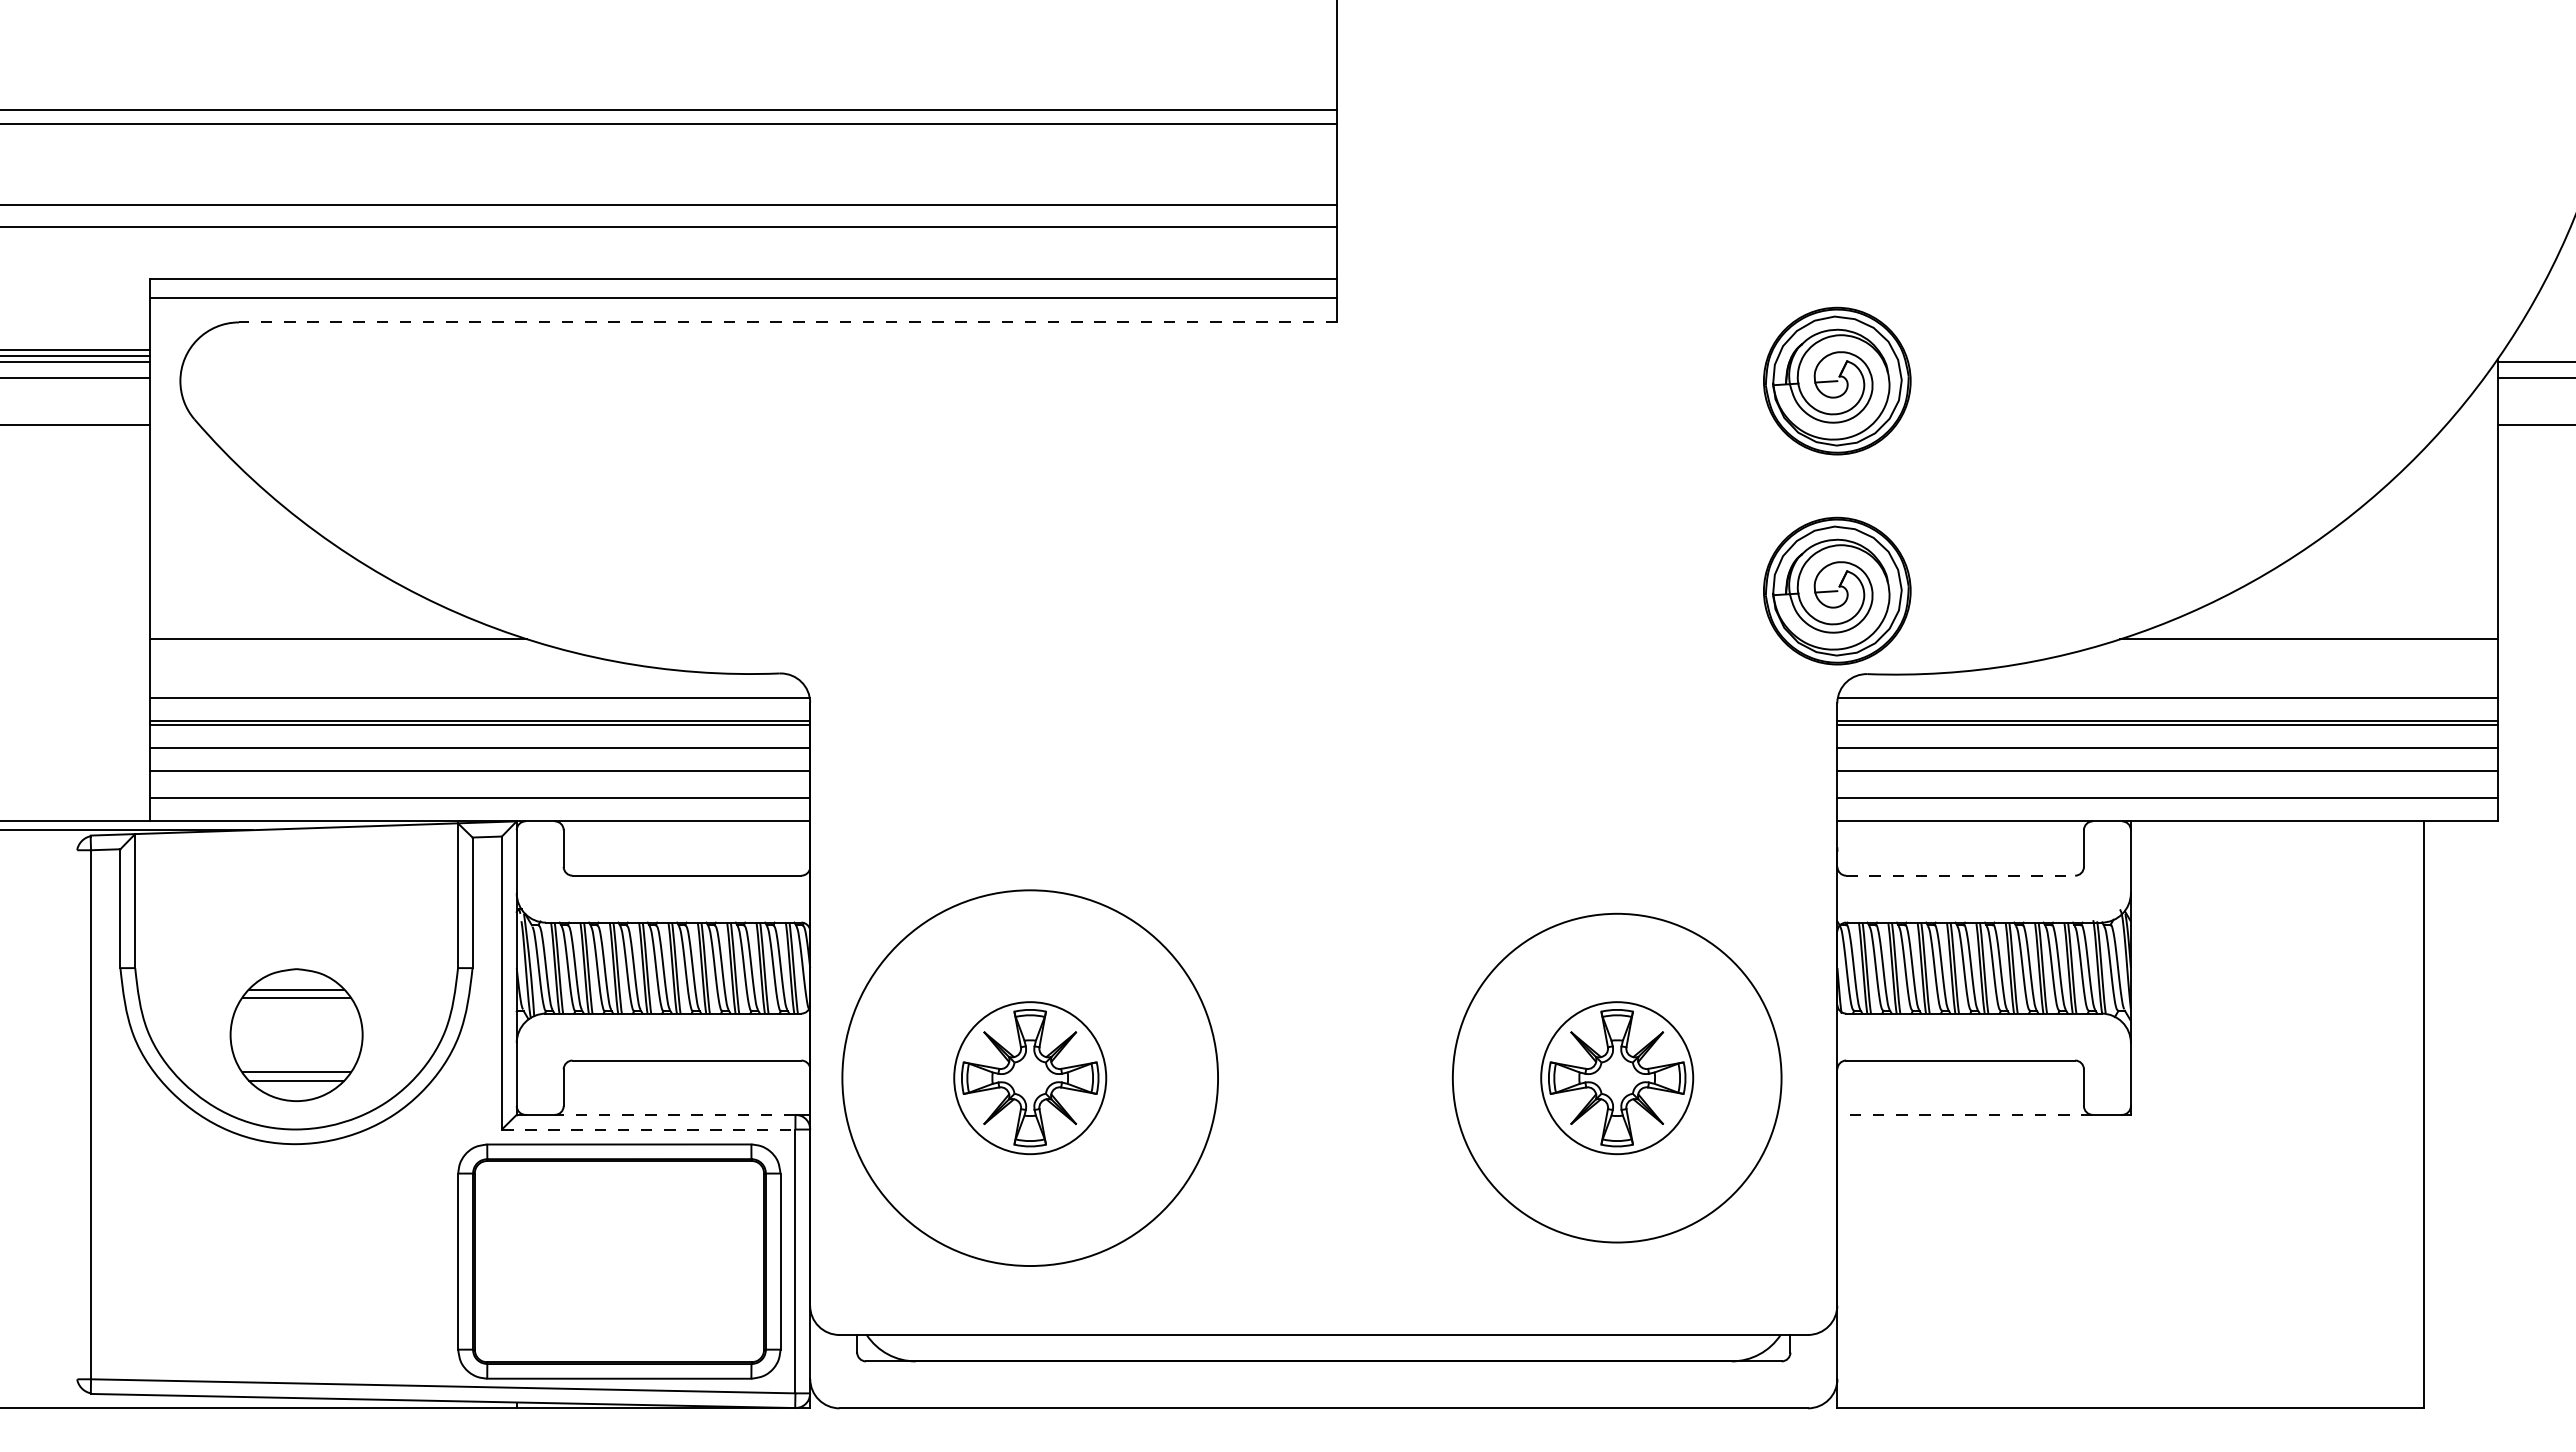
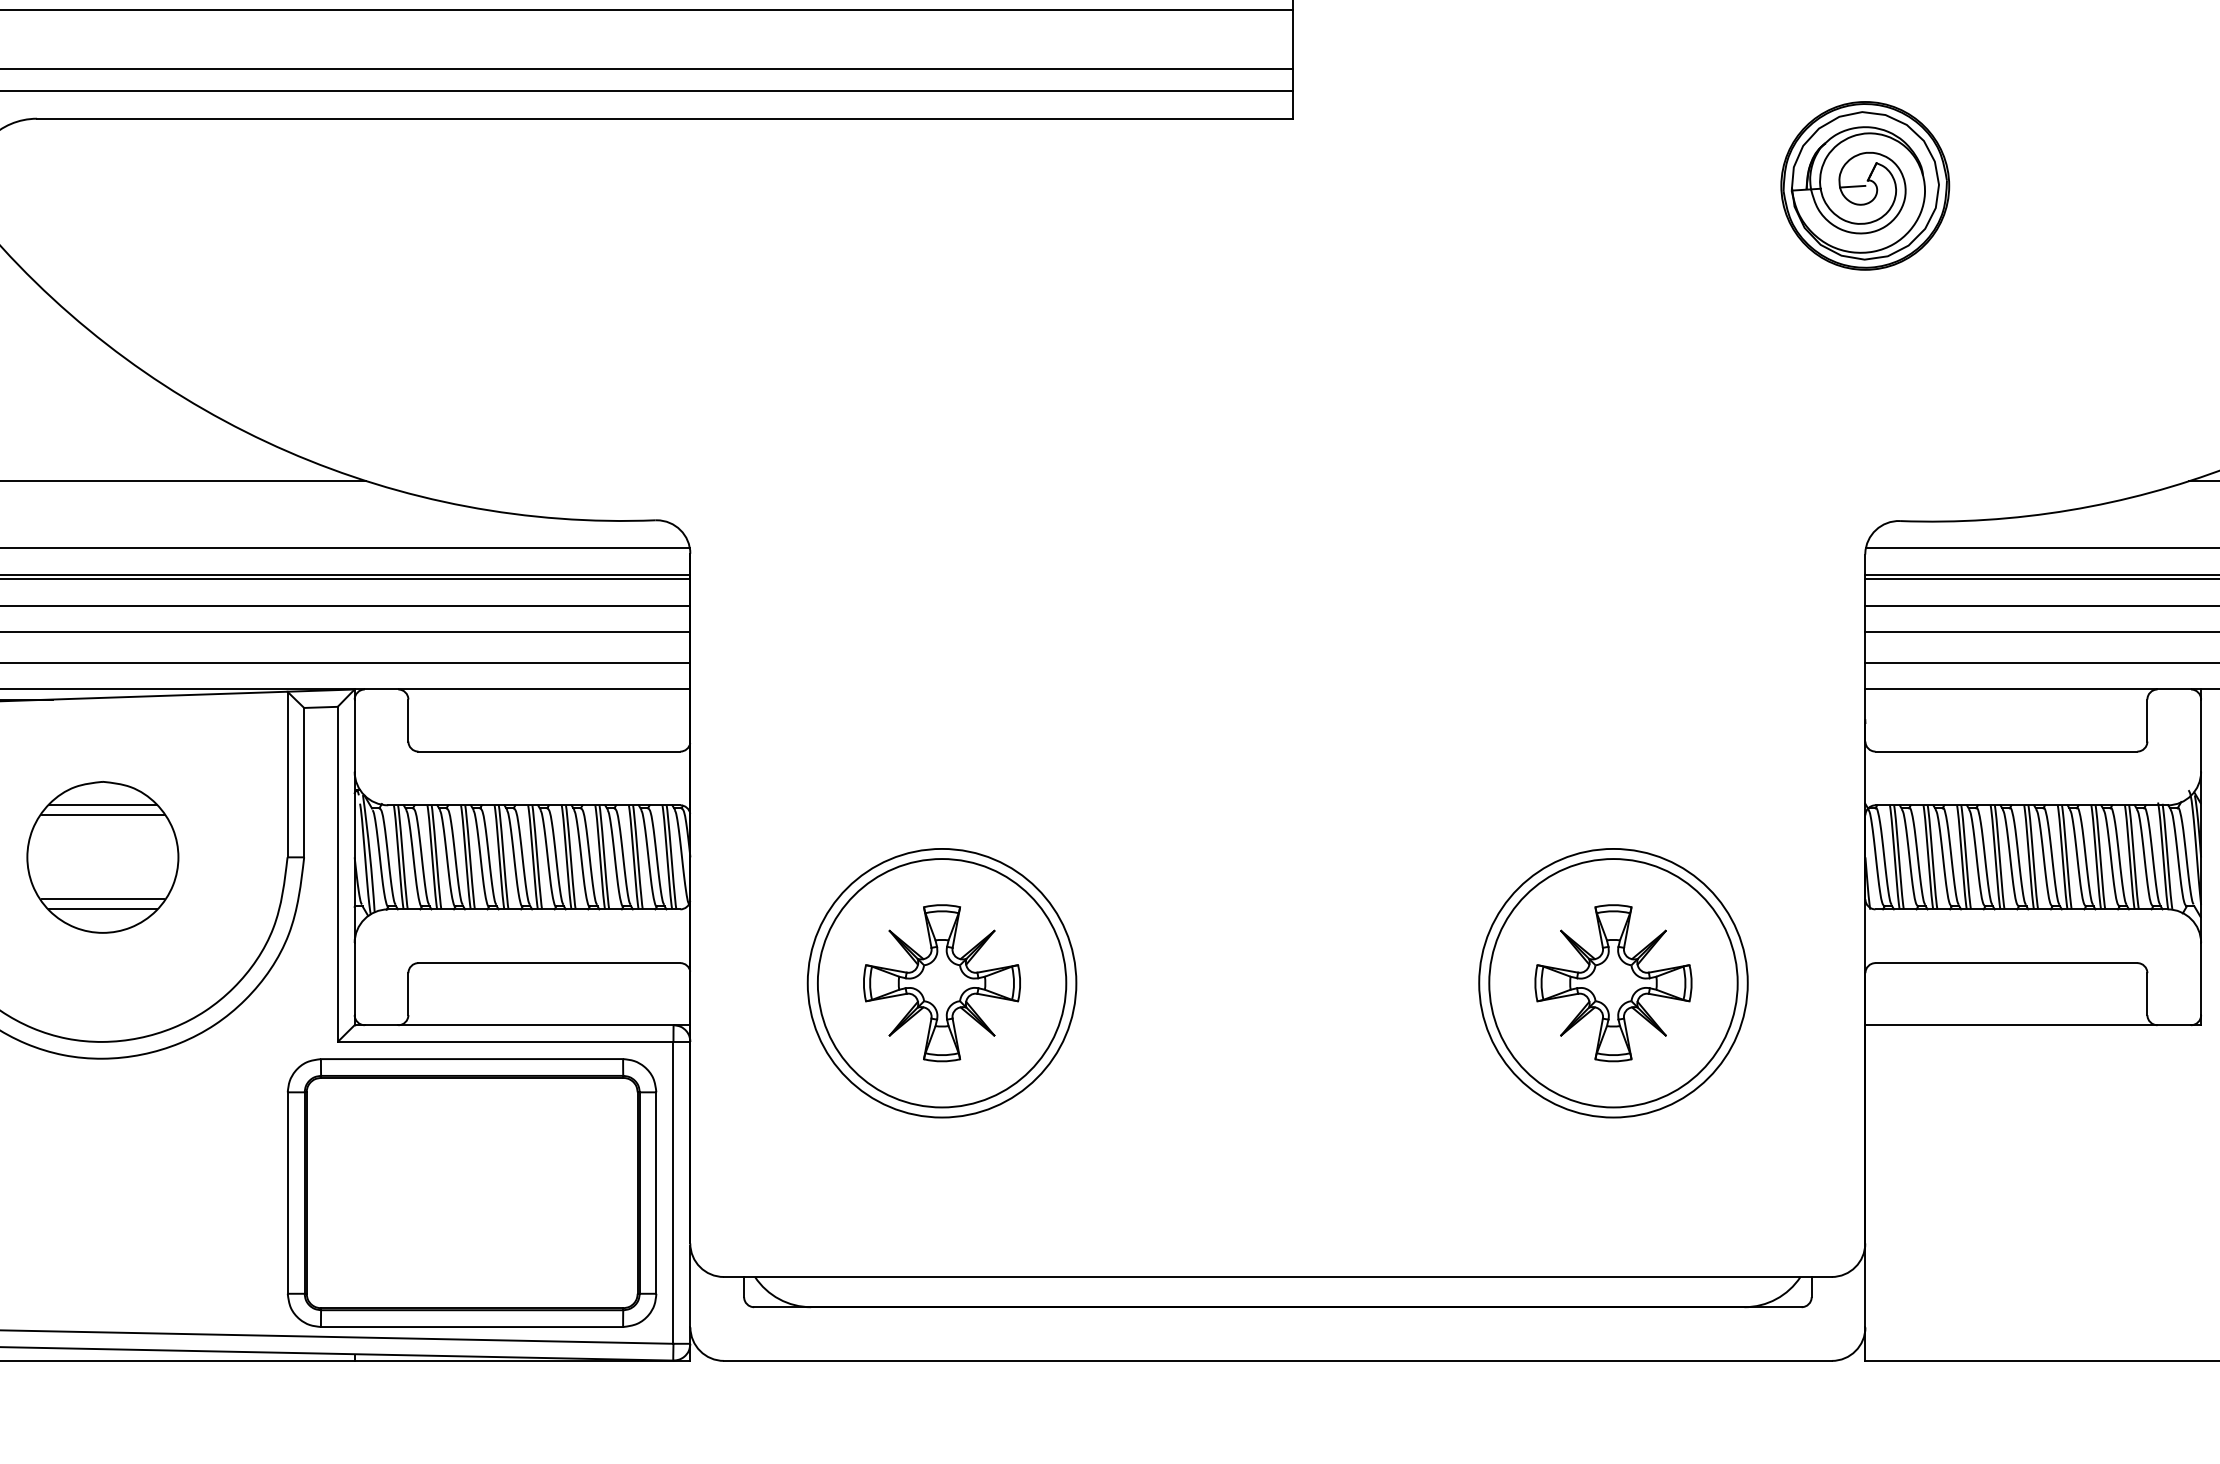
line: (787, 322) -> (664, 118), dashed -> solid
part: (1837, 590) -> (1865, 425), removed
line: (1961, 875) -> (2007, 751), dashed -> solid
part: (296, 1034) -> (102, 856), moved
circle: (1029, 1077) -> (941, 982), size x0.62
circle: (1029, 1077) -> (941, 982), size x1.43
circle: (1616, 1077) -> (1612, 982), size x0.71
circle: (1616, 1077) -> (1612, 982), size x1.43
line: (674, 1114) -> (535, 1024), dashed -> solid
line: (1965, 1114) -> (2011, 1024), dashed -> solid
line: (648, 1129) -> (505, 1041), dashed -> solid

